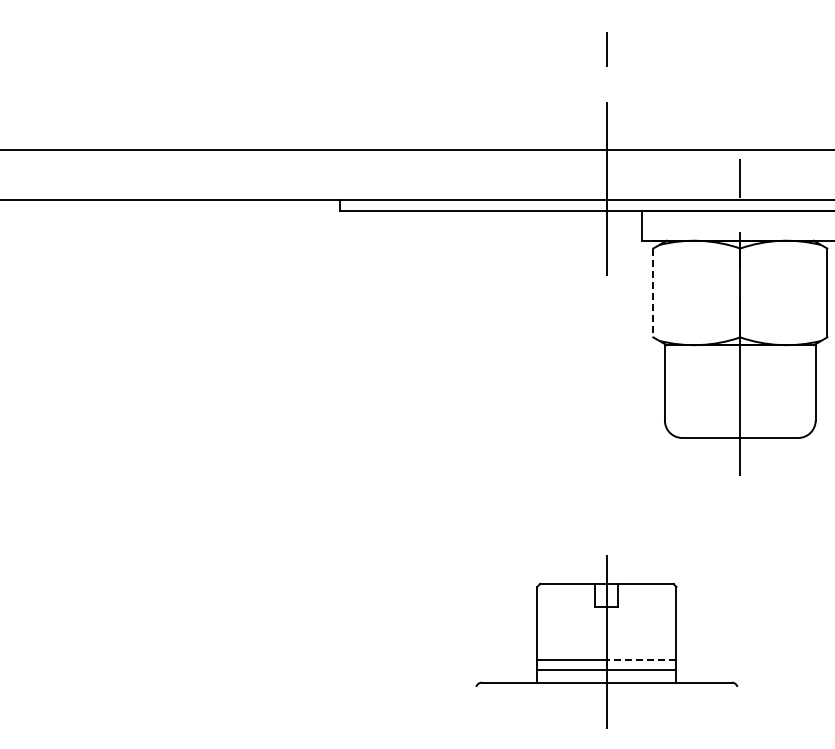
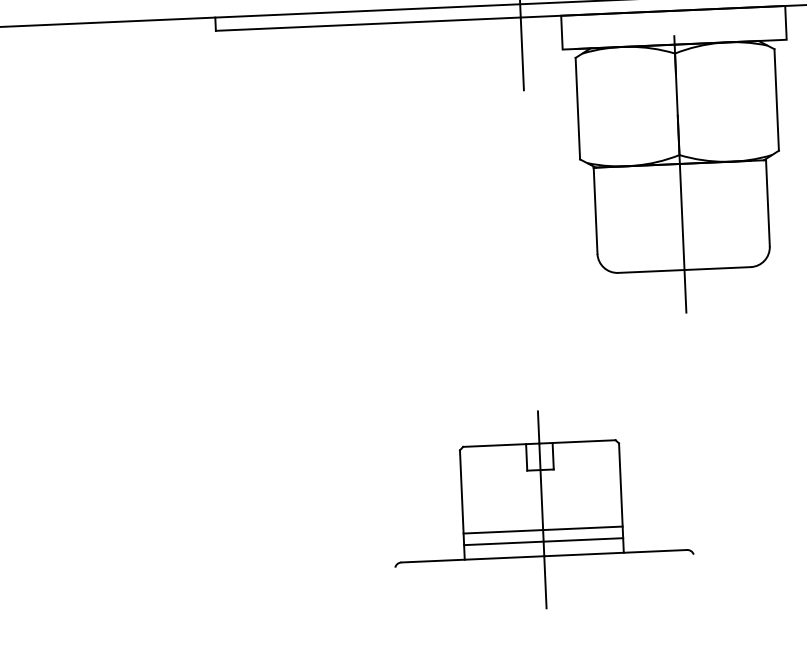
line: (653, 293) -> (578, 109), dashed -> solid
line: (641, 659) -> (582, 528), dashed -> solid

